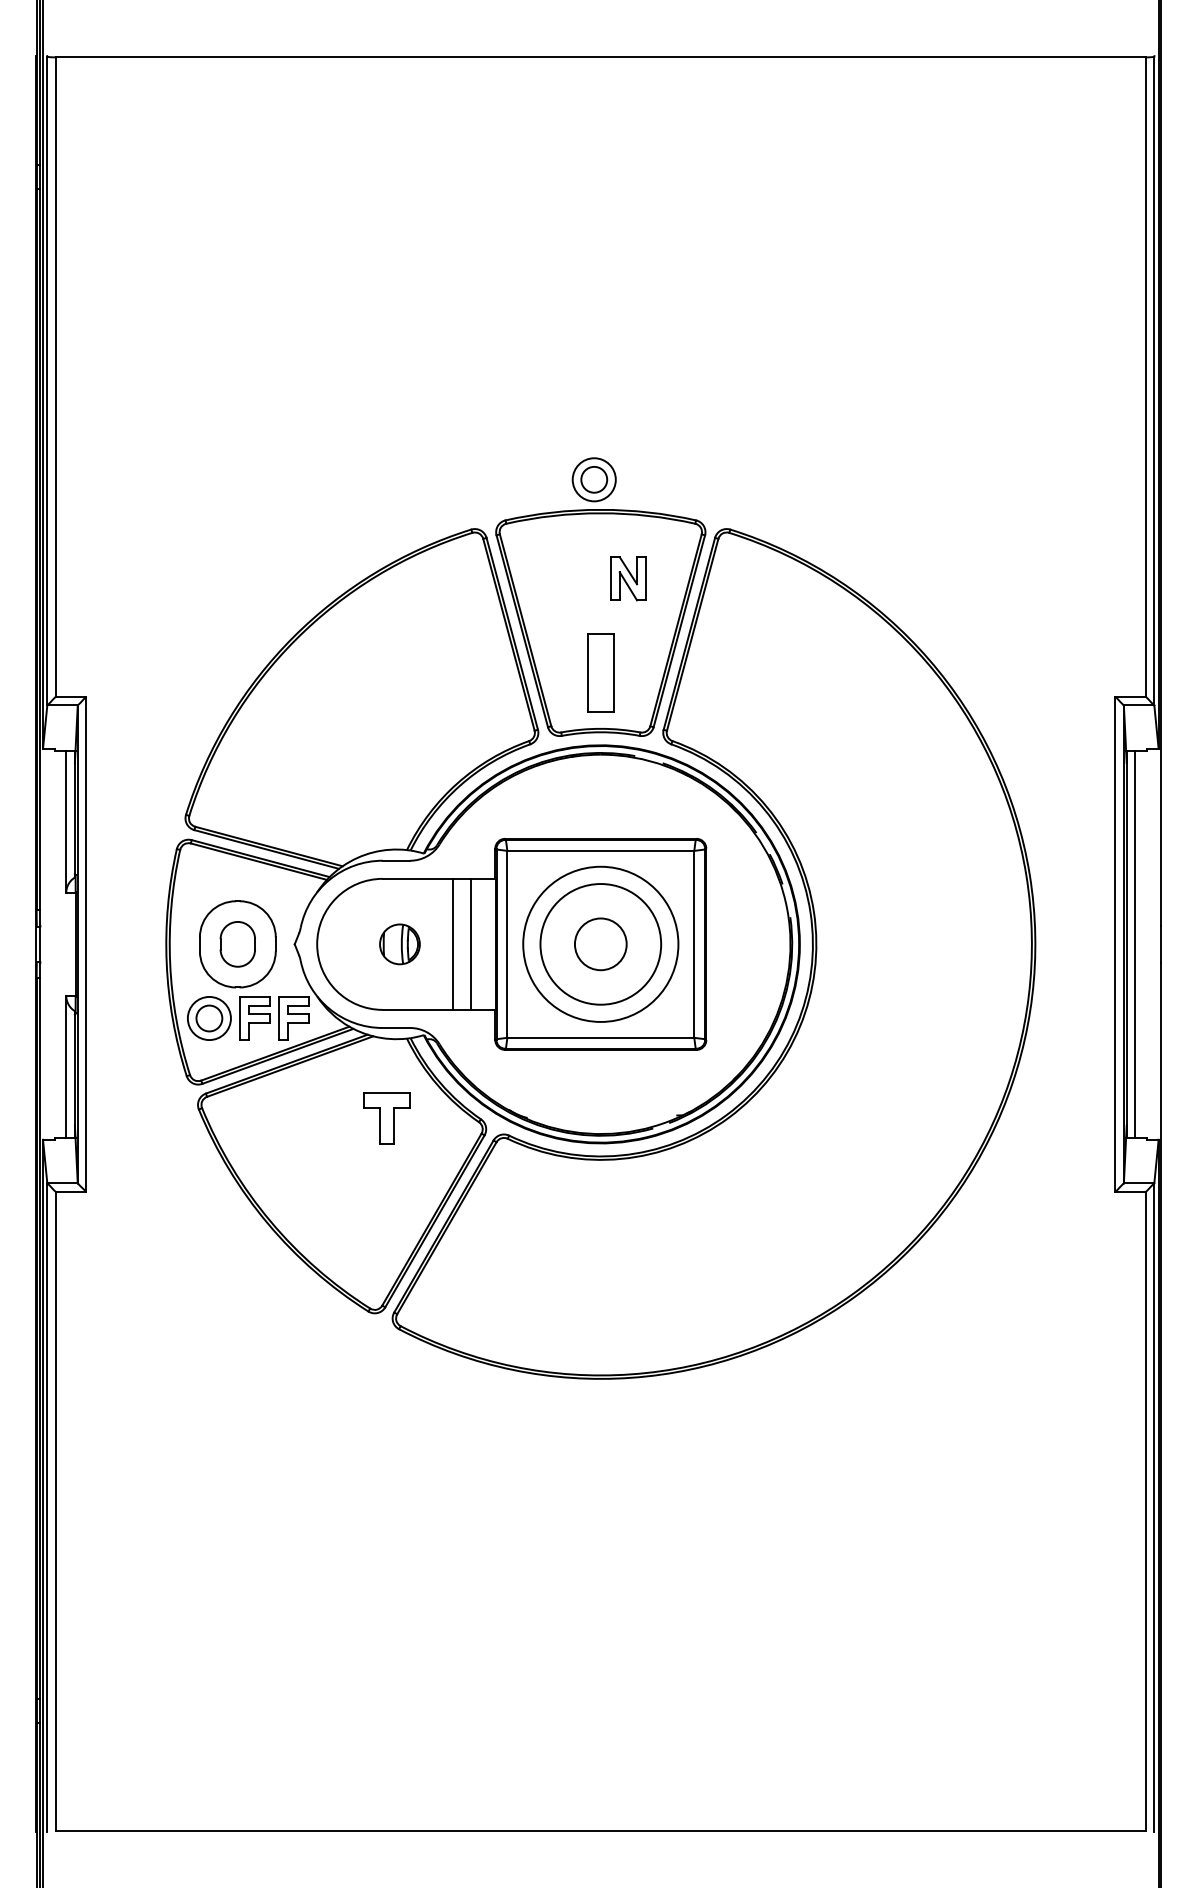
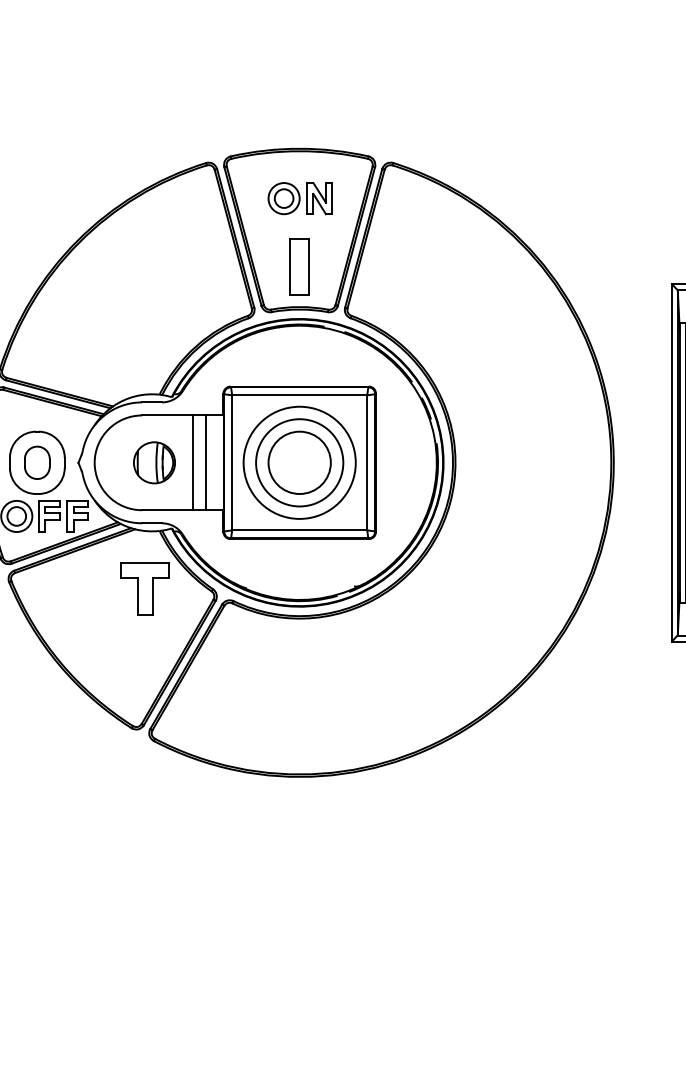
part: (593, 479) -> (283, 198), moved
part: (399, 944) -> (154, 462), size x1.43
circle: (600, 944) -> (299, 462), size x1.67
part: (386, 1118) -> (144, 588), size x1.43

